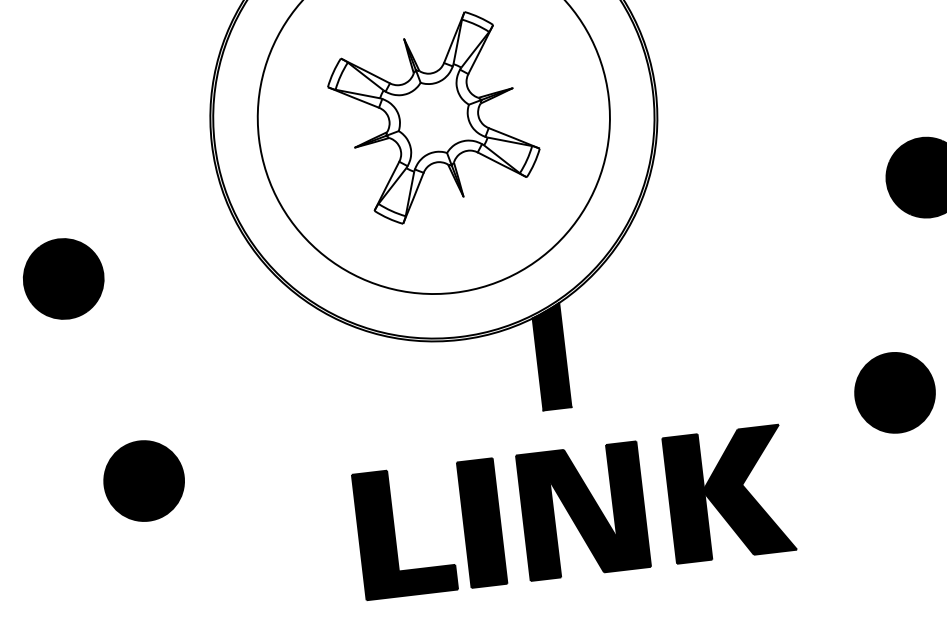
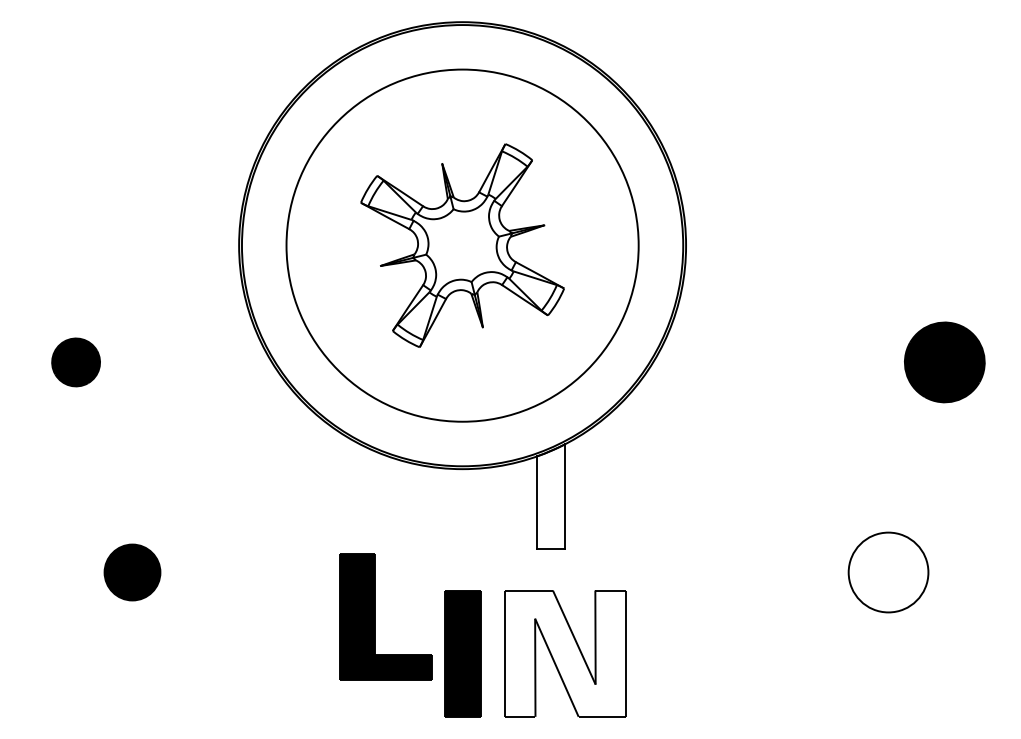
part: (63, 279) -> (75, 362), size x0.6
fill: (551, 356) -> (551, 496), removed
fill: (894, 392) -> (888, 572), removed
part: (144, 481) -> (132, 572), size x0.7
part: (729, 493) -> (712, 653), removed
fill: (582, 511) -> (564, 653), removed
part: (394, 533) -> (375, 616), moved

